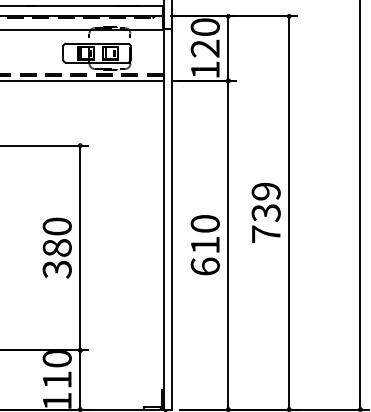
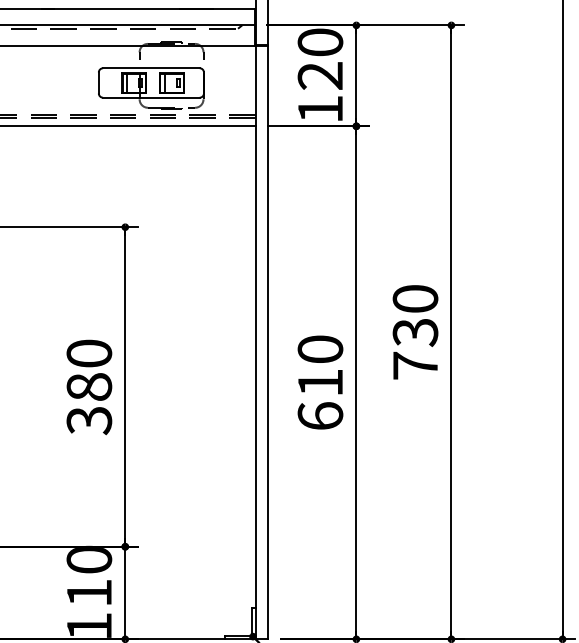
text: (265, 191) -> (414, 298), 739 -> 730

